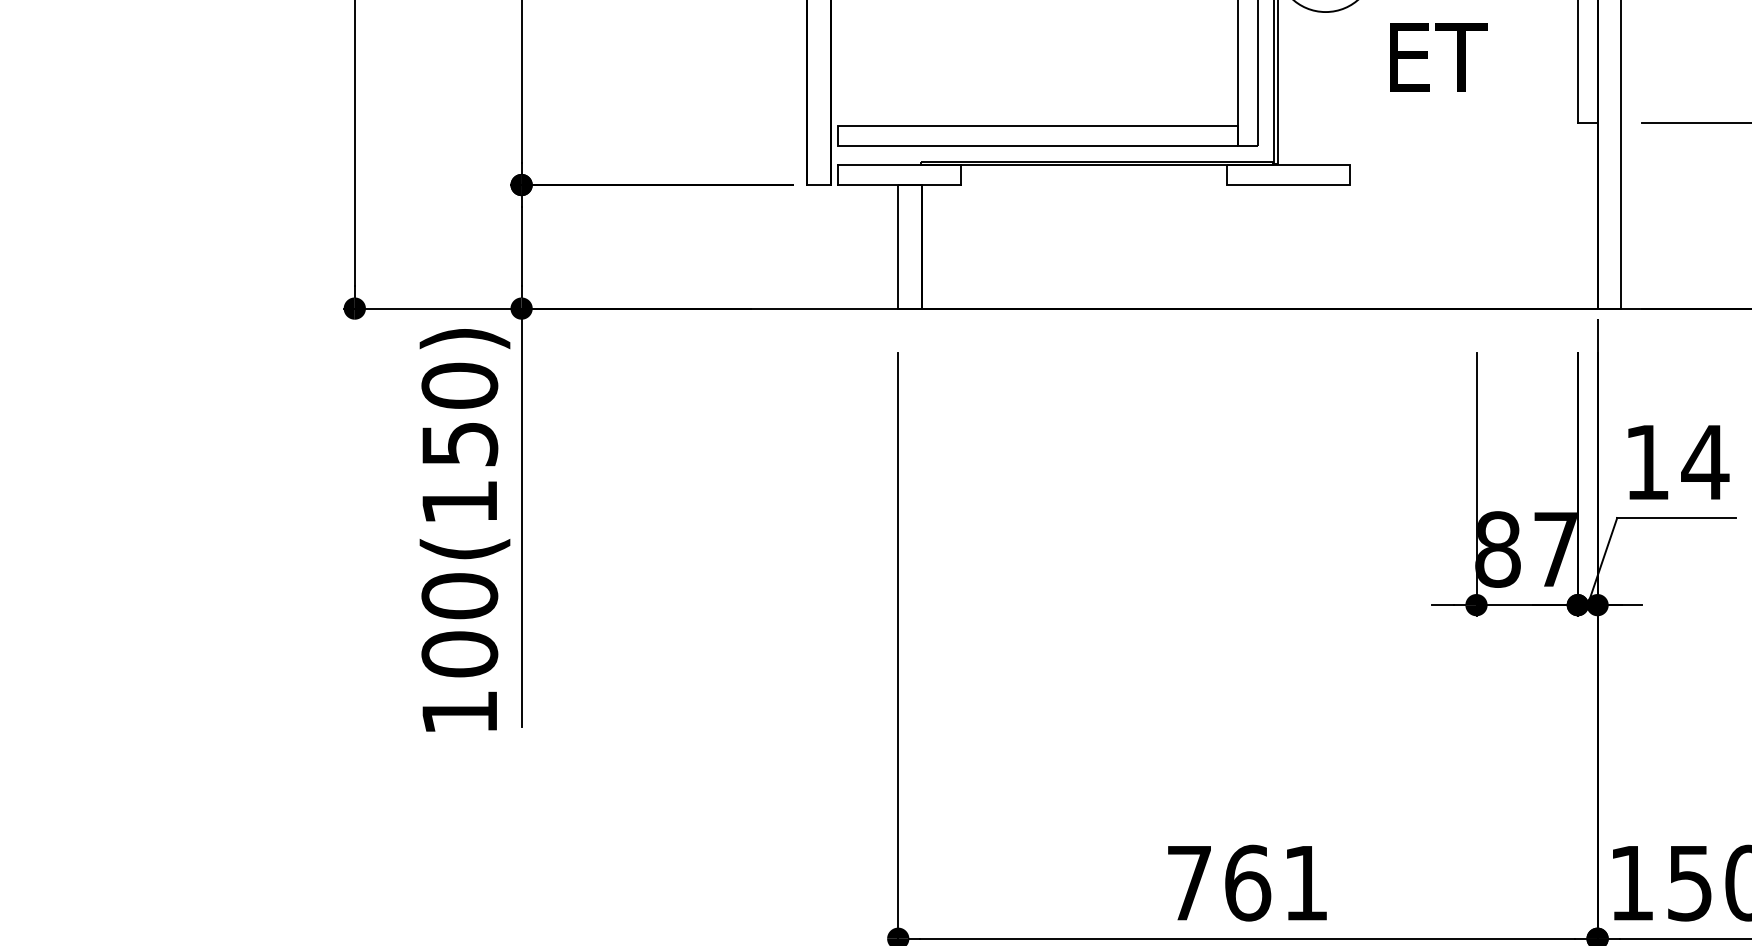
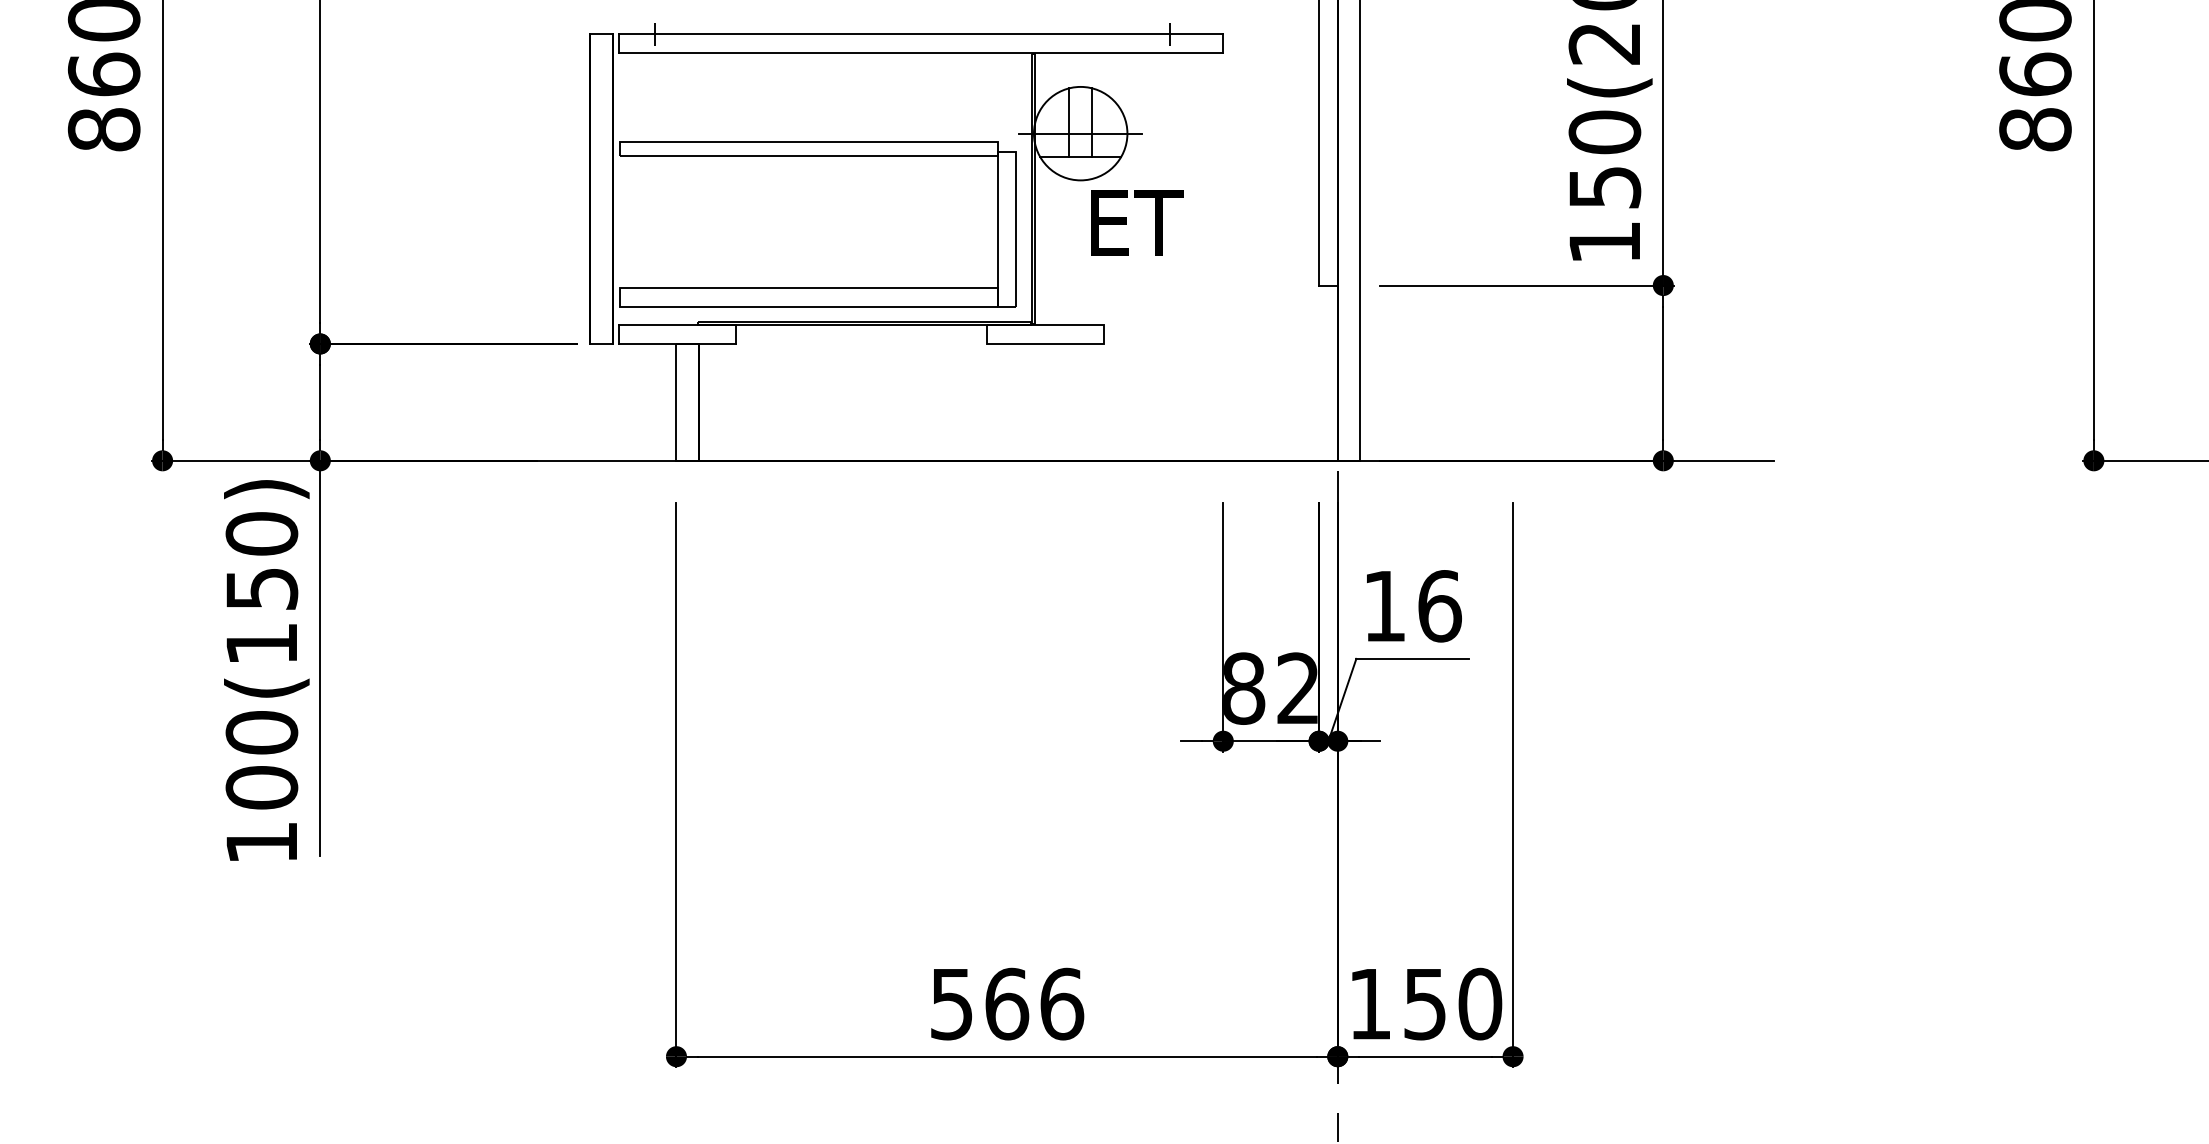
text: (1438, 56) -> (1137, 222), moved
text: (1705, 462) -> (1439, 606), 14 -> 16
text: (1554, 548) -> (1297, 687), 87 -> 82
text: (1248, 882) -> (1007, 1003), 761 -> 566

